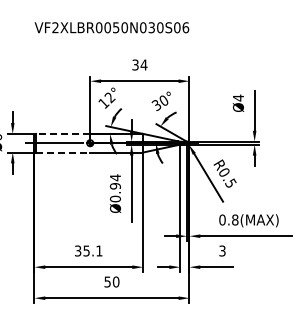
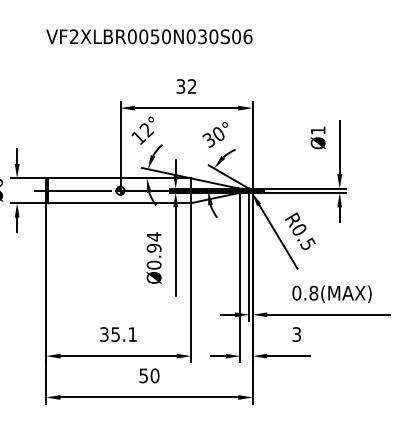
text: (143, 64) -> (191, 85), 34 -> 32
text: (238, 97) -> (318, 129), Ø4 -> Ø1
line: (62, 133) -> (83, 177), dashed -> solid
line: (63, 152) -> (84, 203), dashed -> solid

